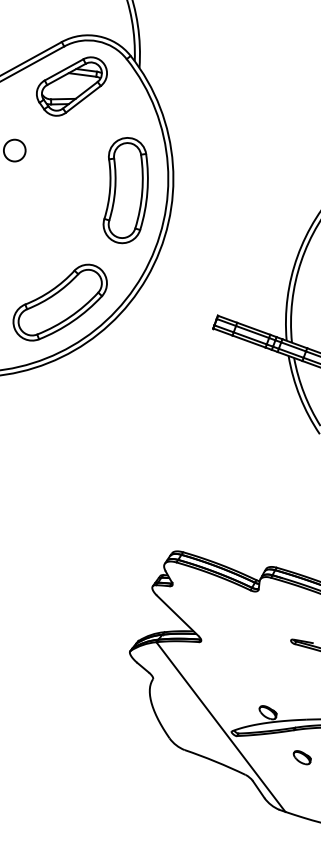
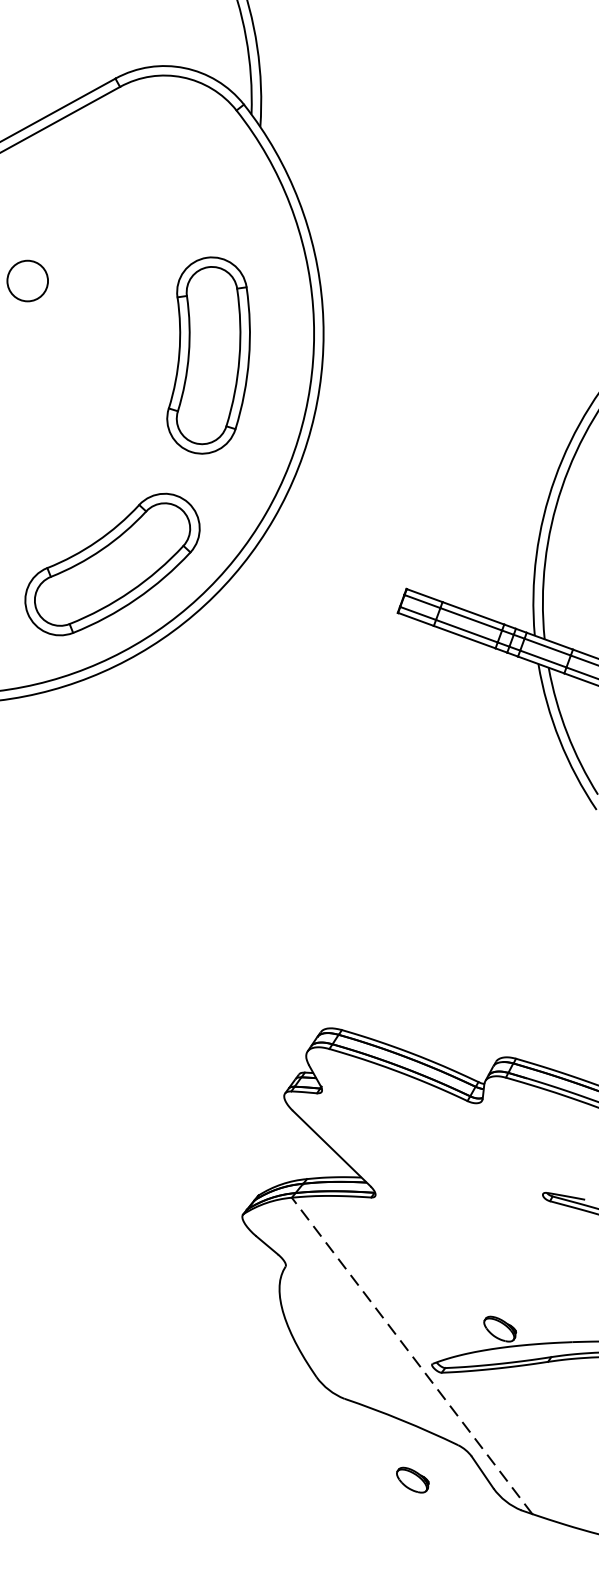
part: (71, 86) -> (133, 161), removed
part: (125, 190) -> (208, 355), moved
line: (220, 727) -> (411, 1356), solid -> dashed
part: (301, 757) -> (411, 1479), moved

